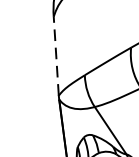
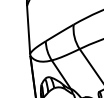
line: (56, 55) -> (28, 29), dashed -> solid

